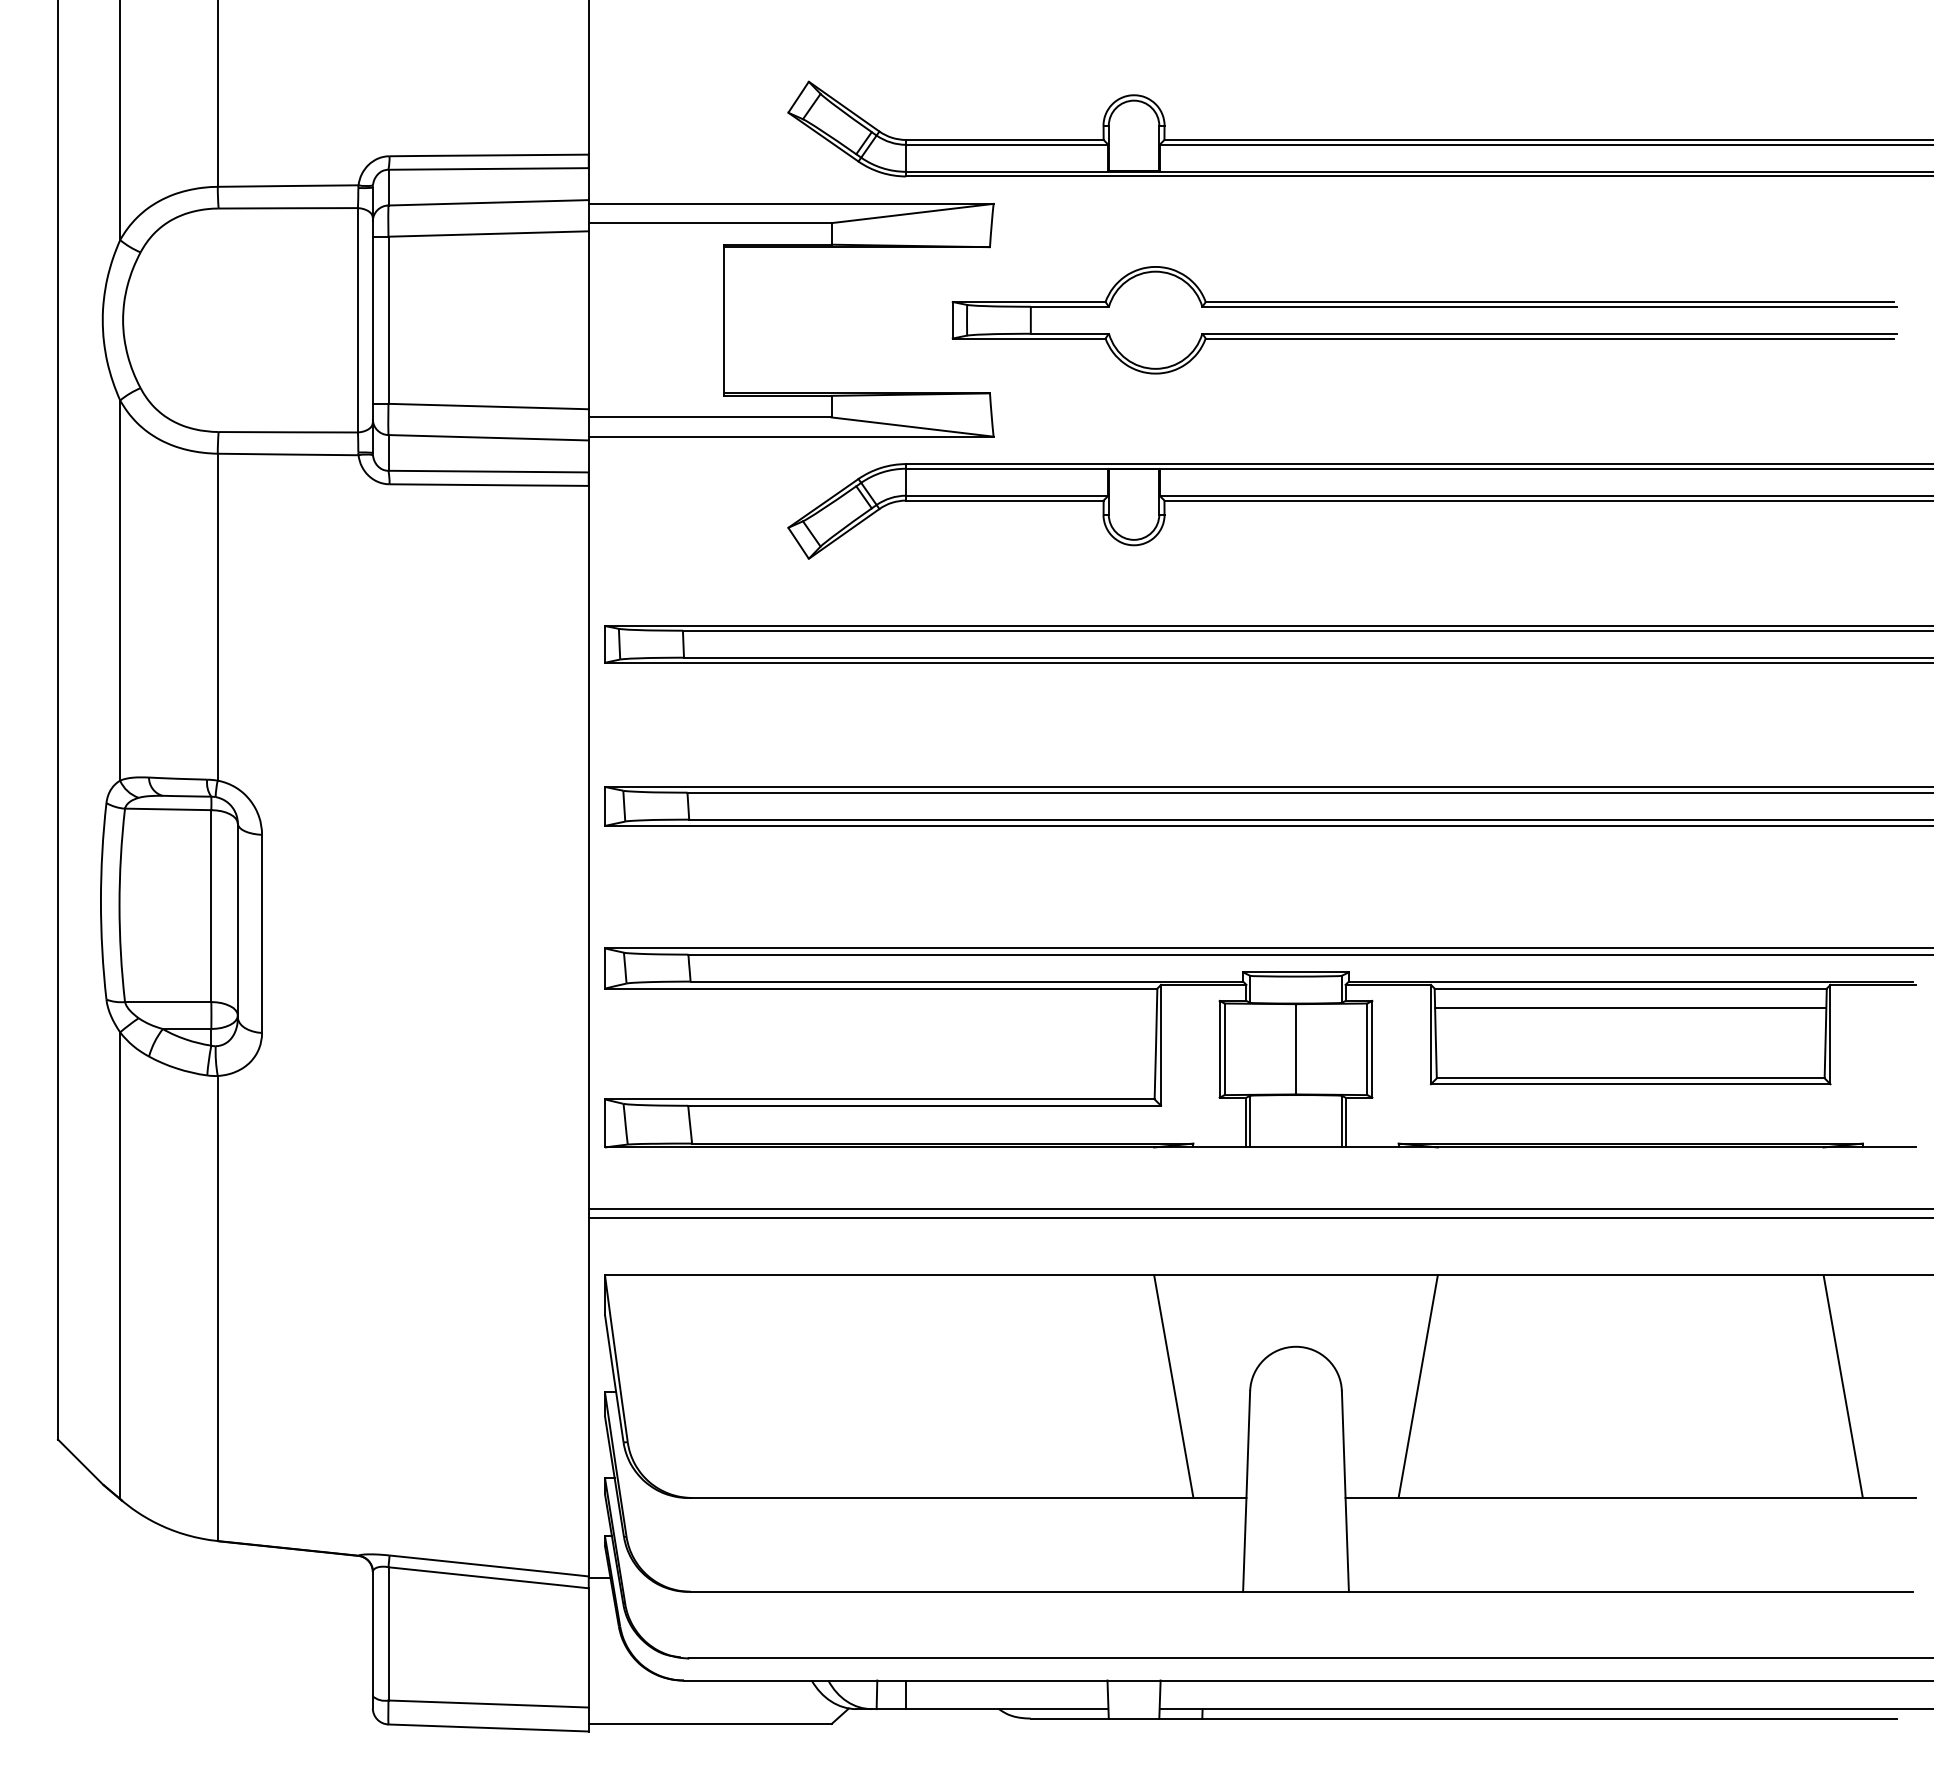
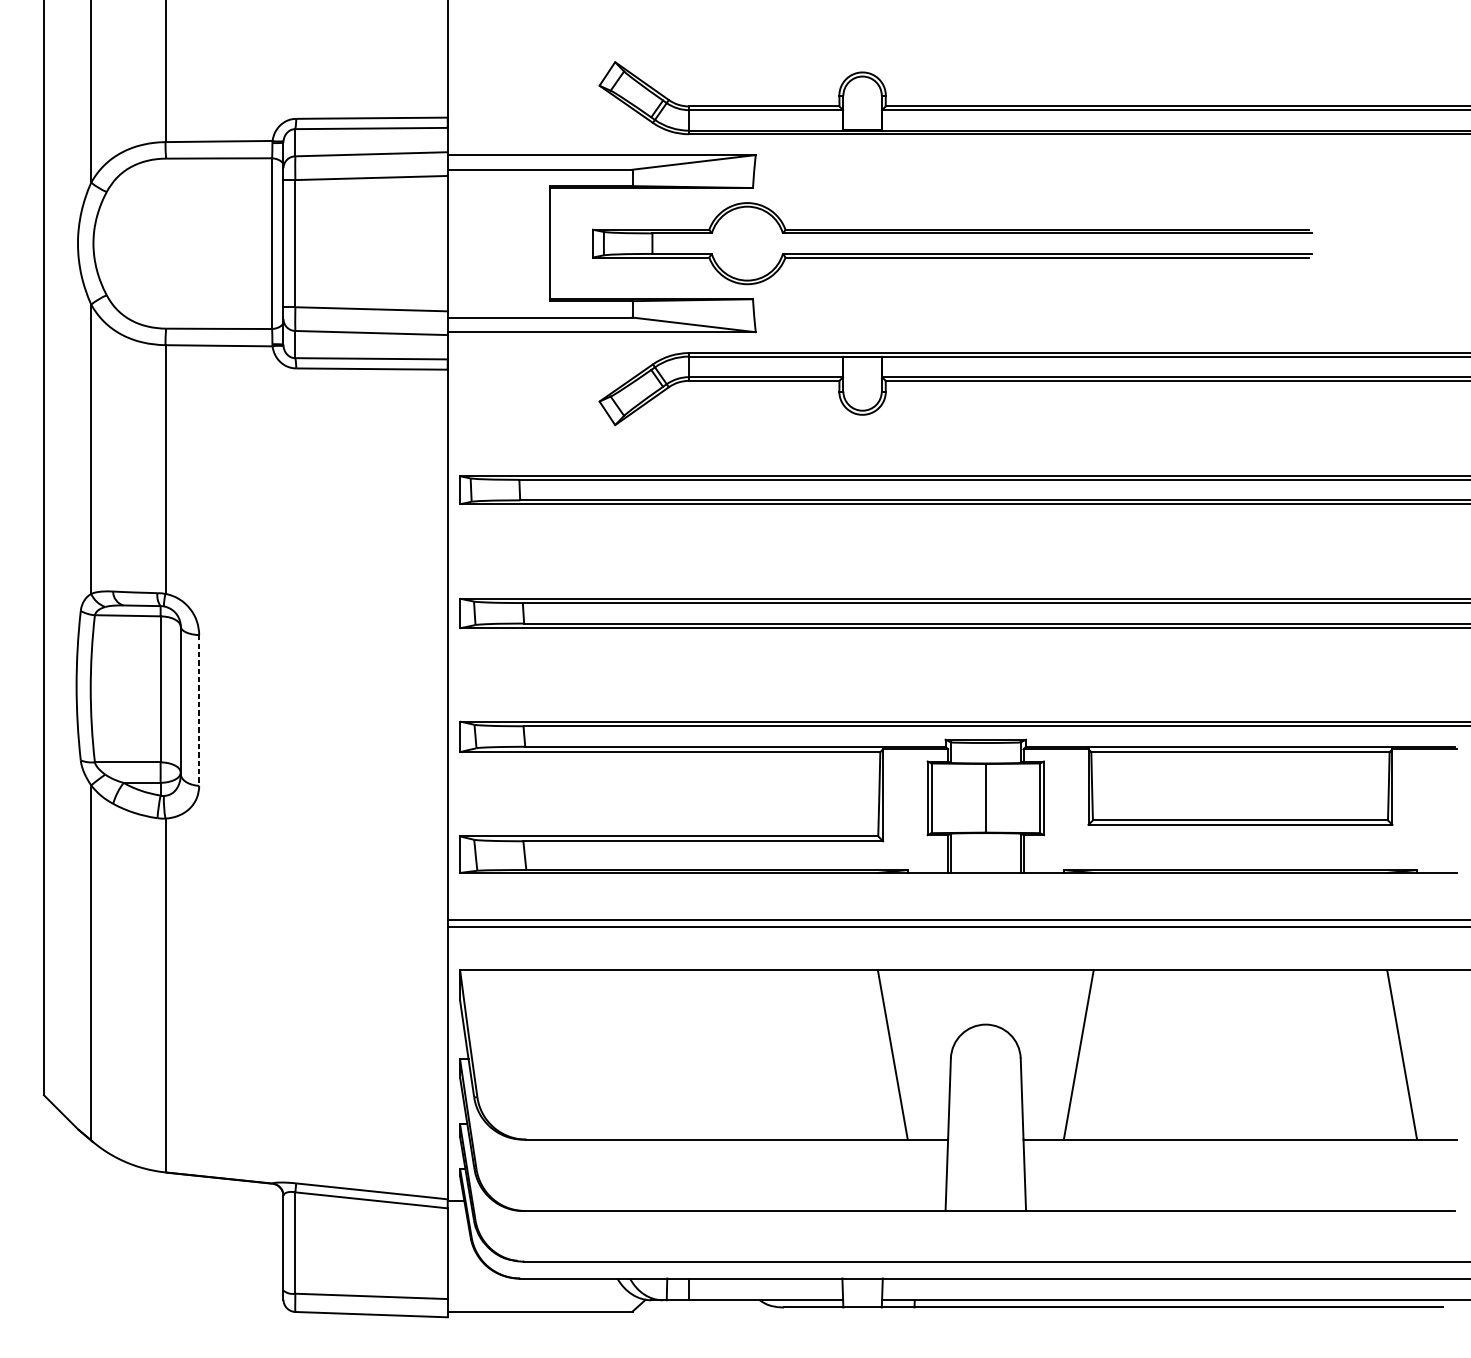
part: (1424, 307) -> (951, 233), moved
line: (262, 934) -> (199, 710), solid -> dashed
line: (1630, 1008) -> (1240, 767), removed

